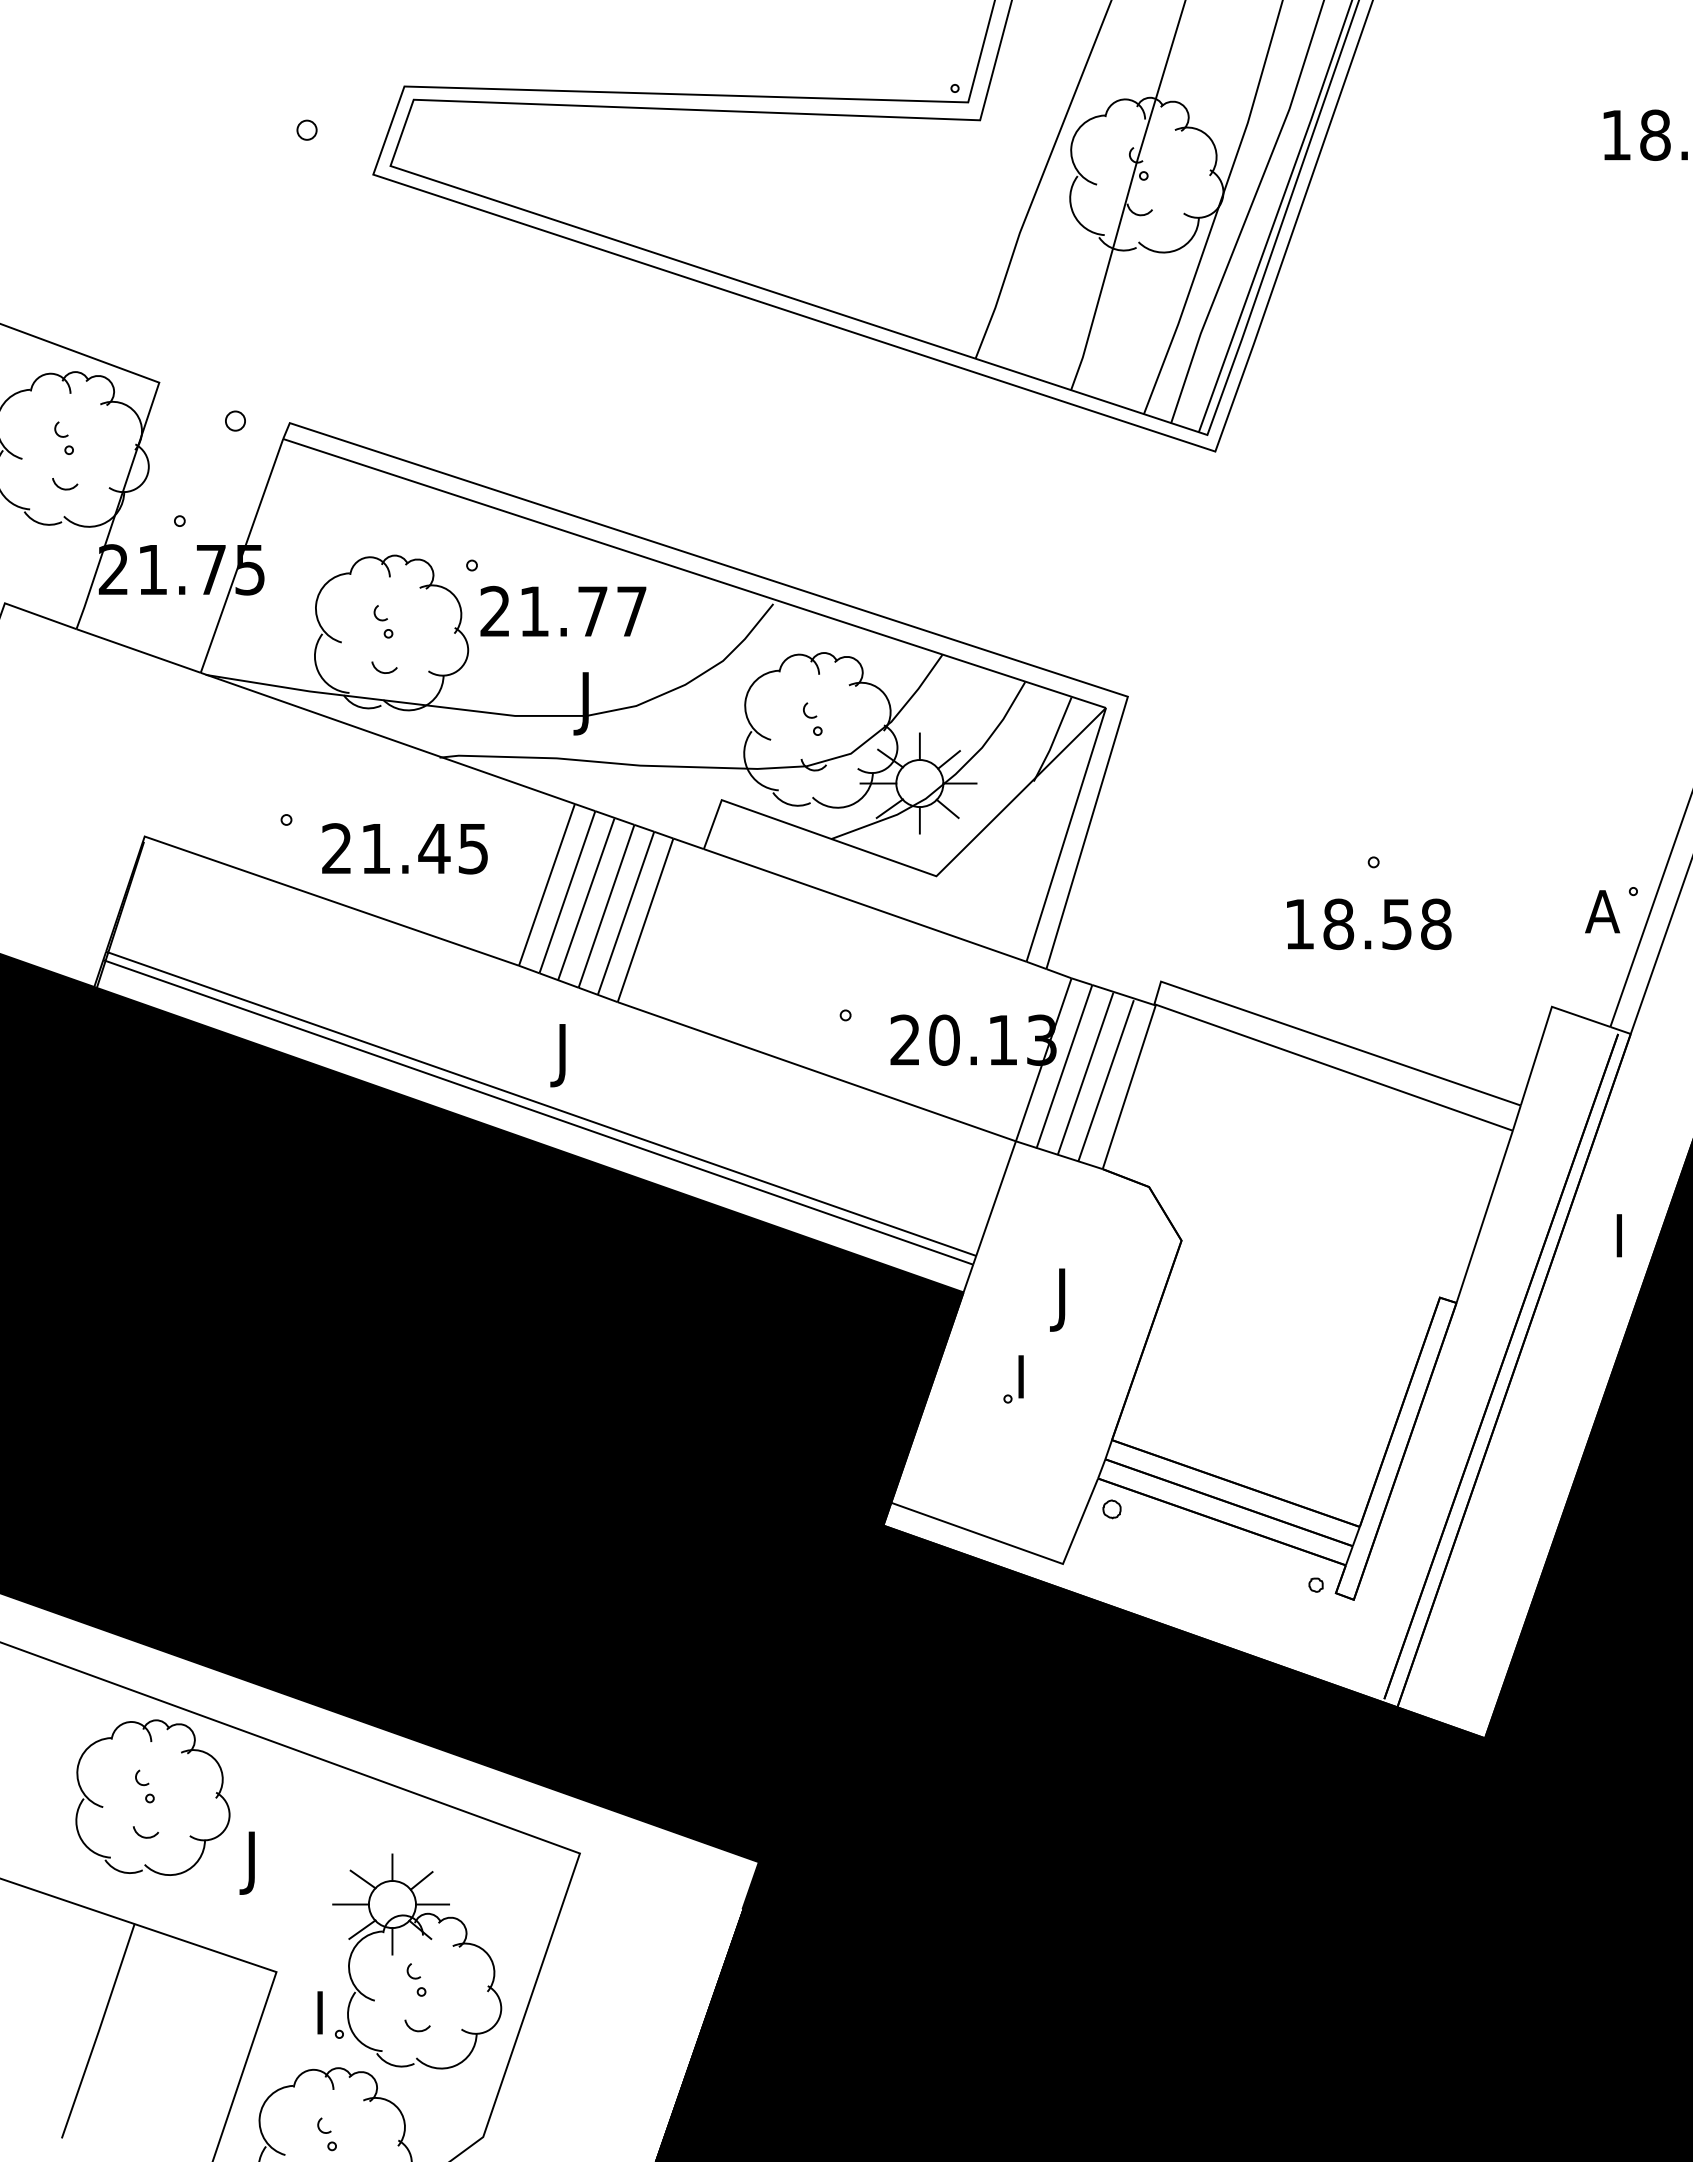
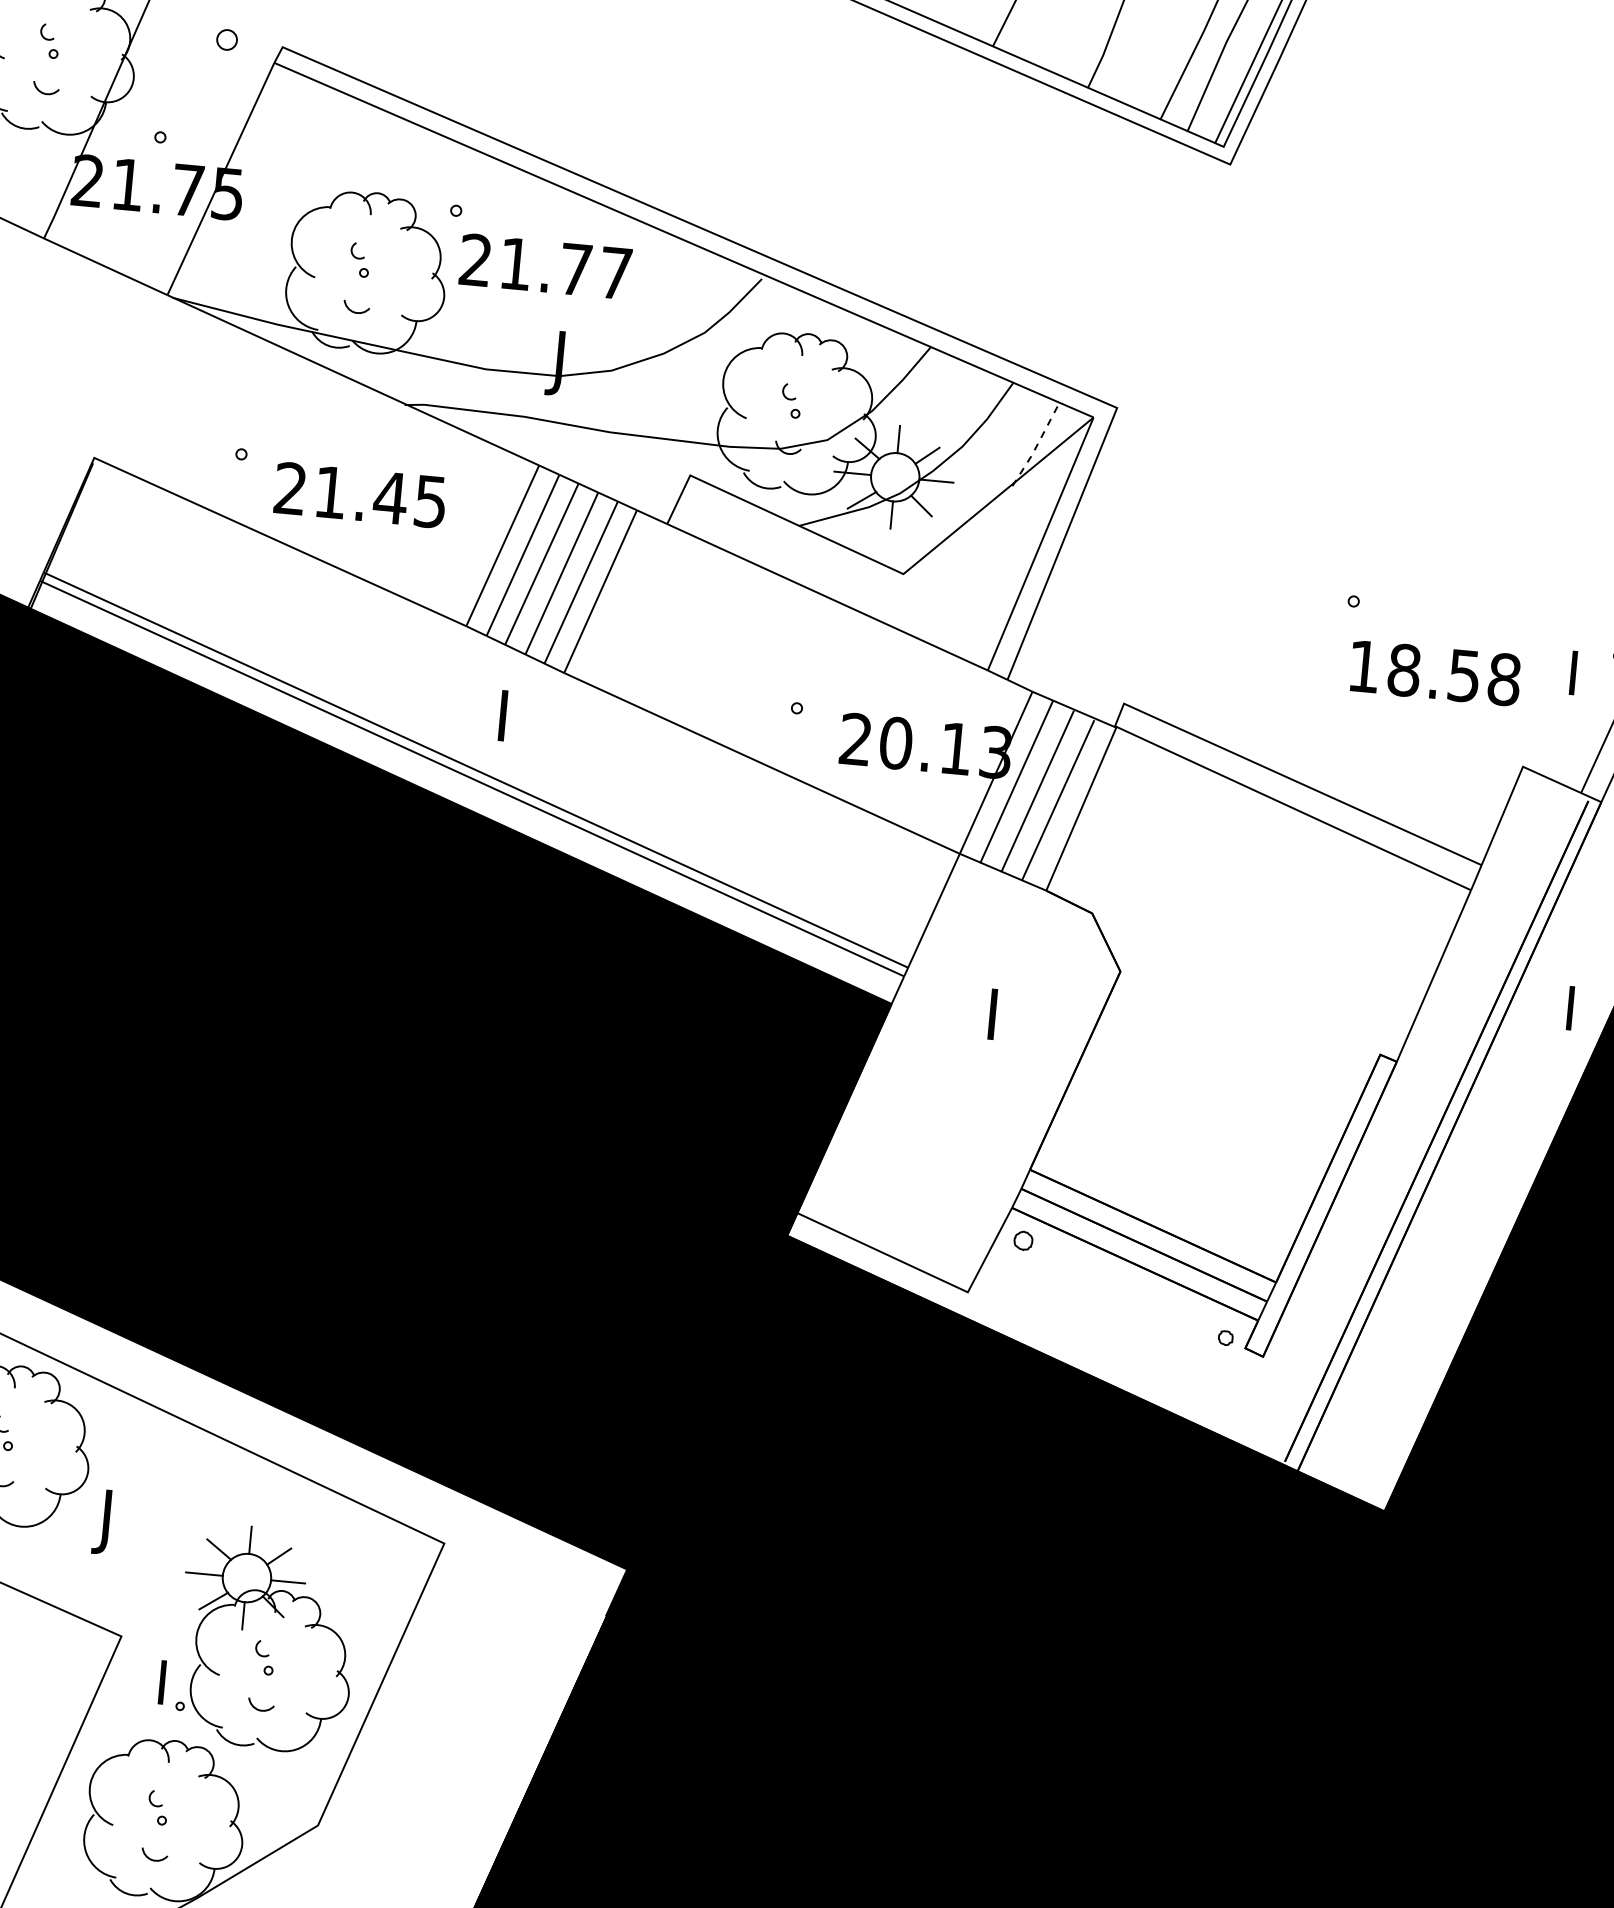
line: (1053, 740) -> (1036, 445), solid -> dashed
text: (1602, 911) -> (1584, 673), A -> I
text: (1369, 924) -> (1435, 673), moved
text: (557, 1080) -> (494, 747), J -> I
text: (1057, 1324) -> (985, 1045), J -> I
part: (1013, 1379) -> (934, 1098), removed

